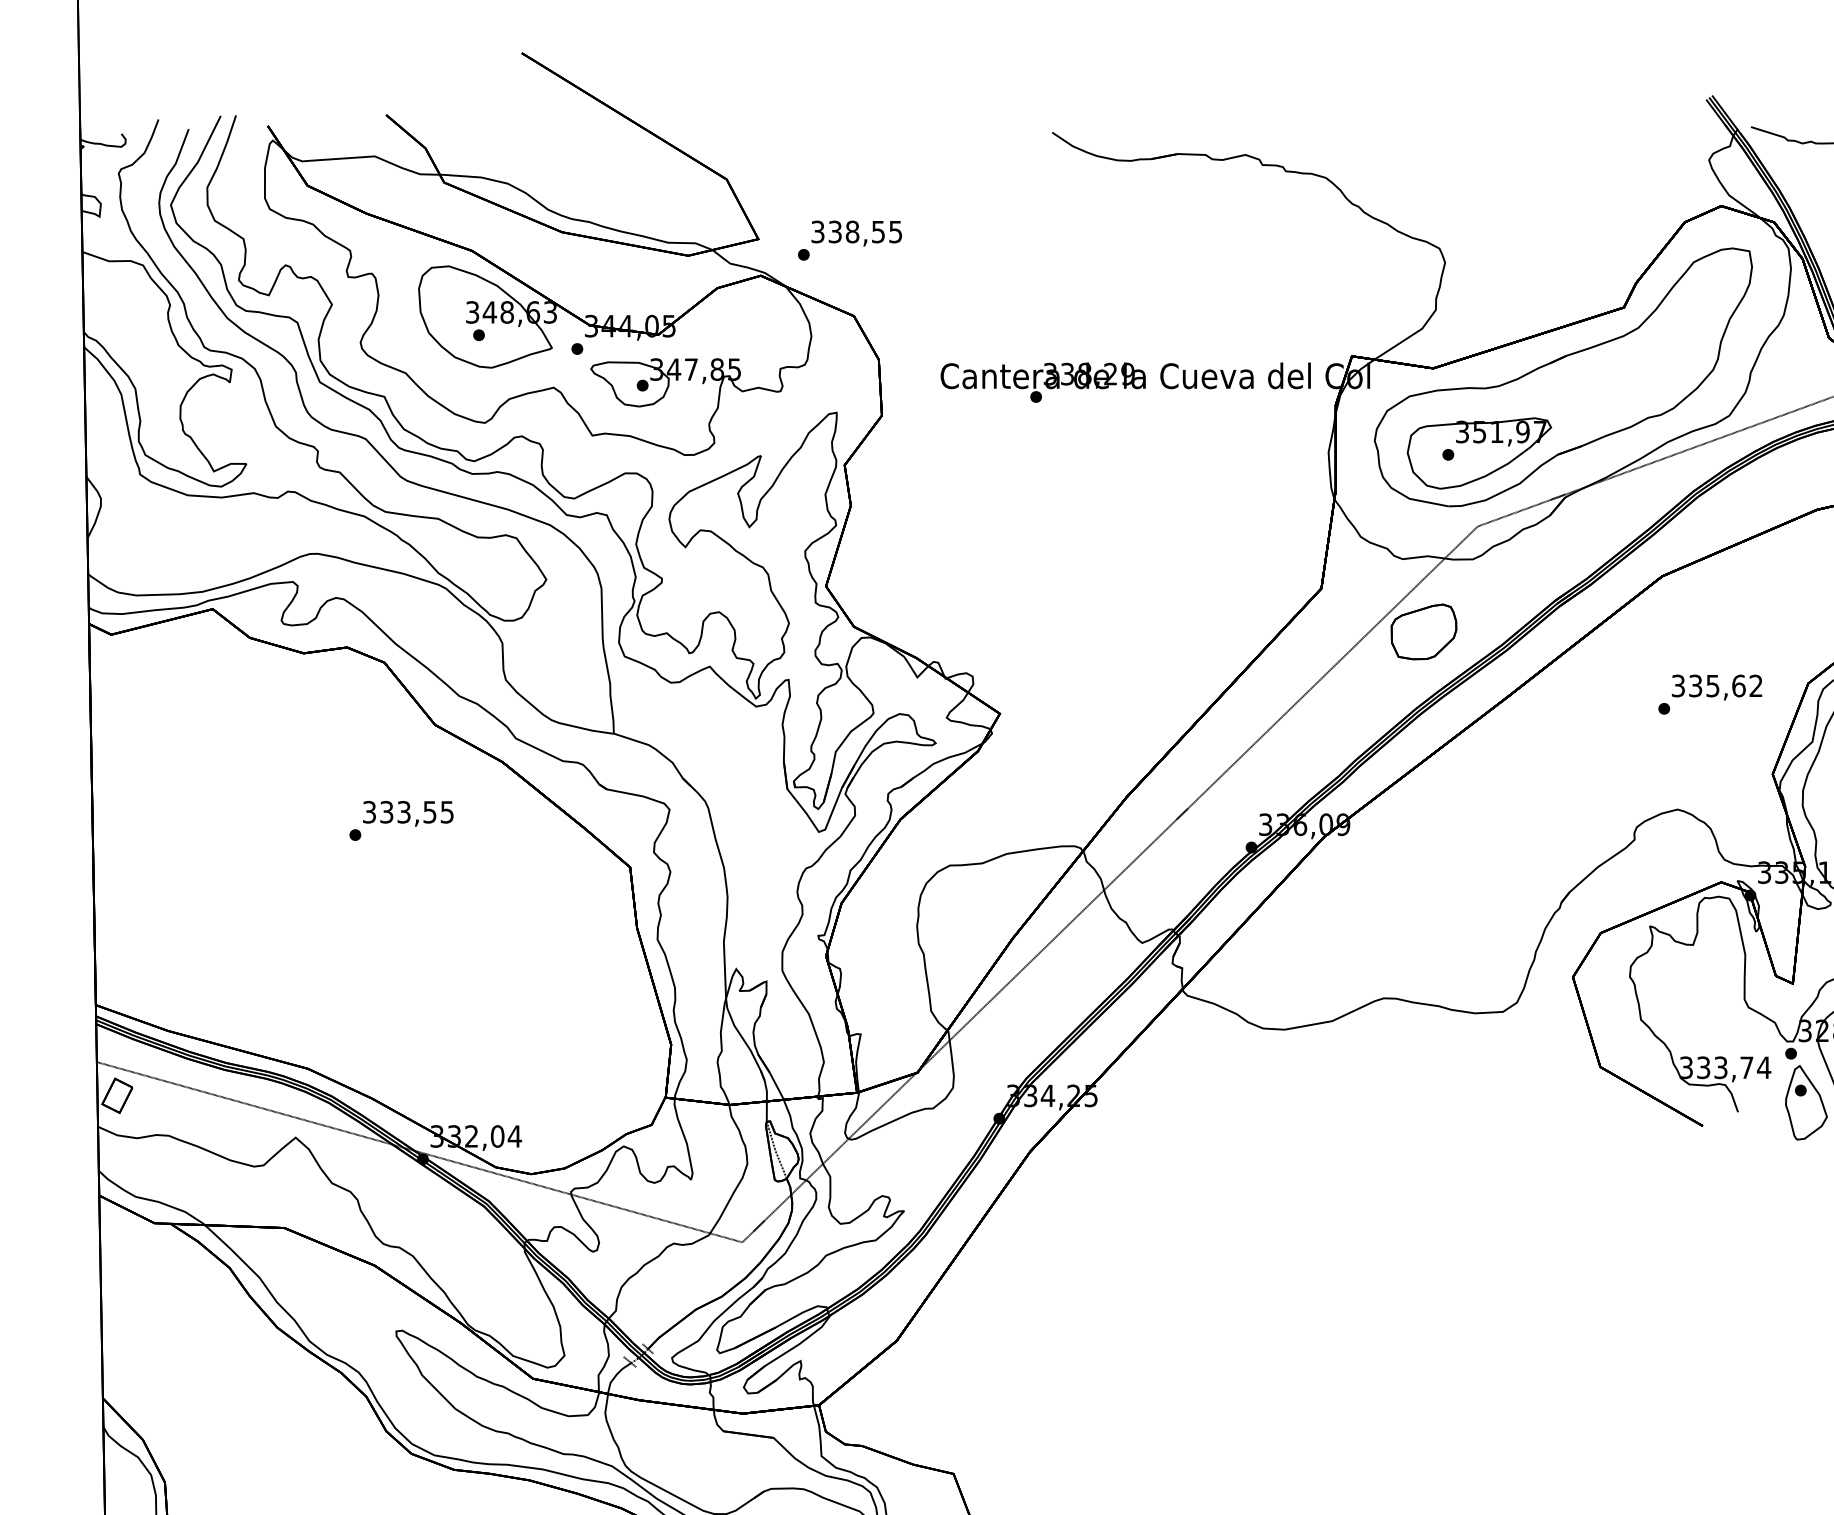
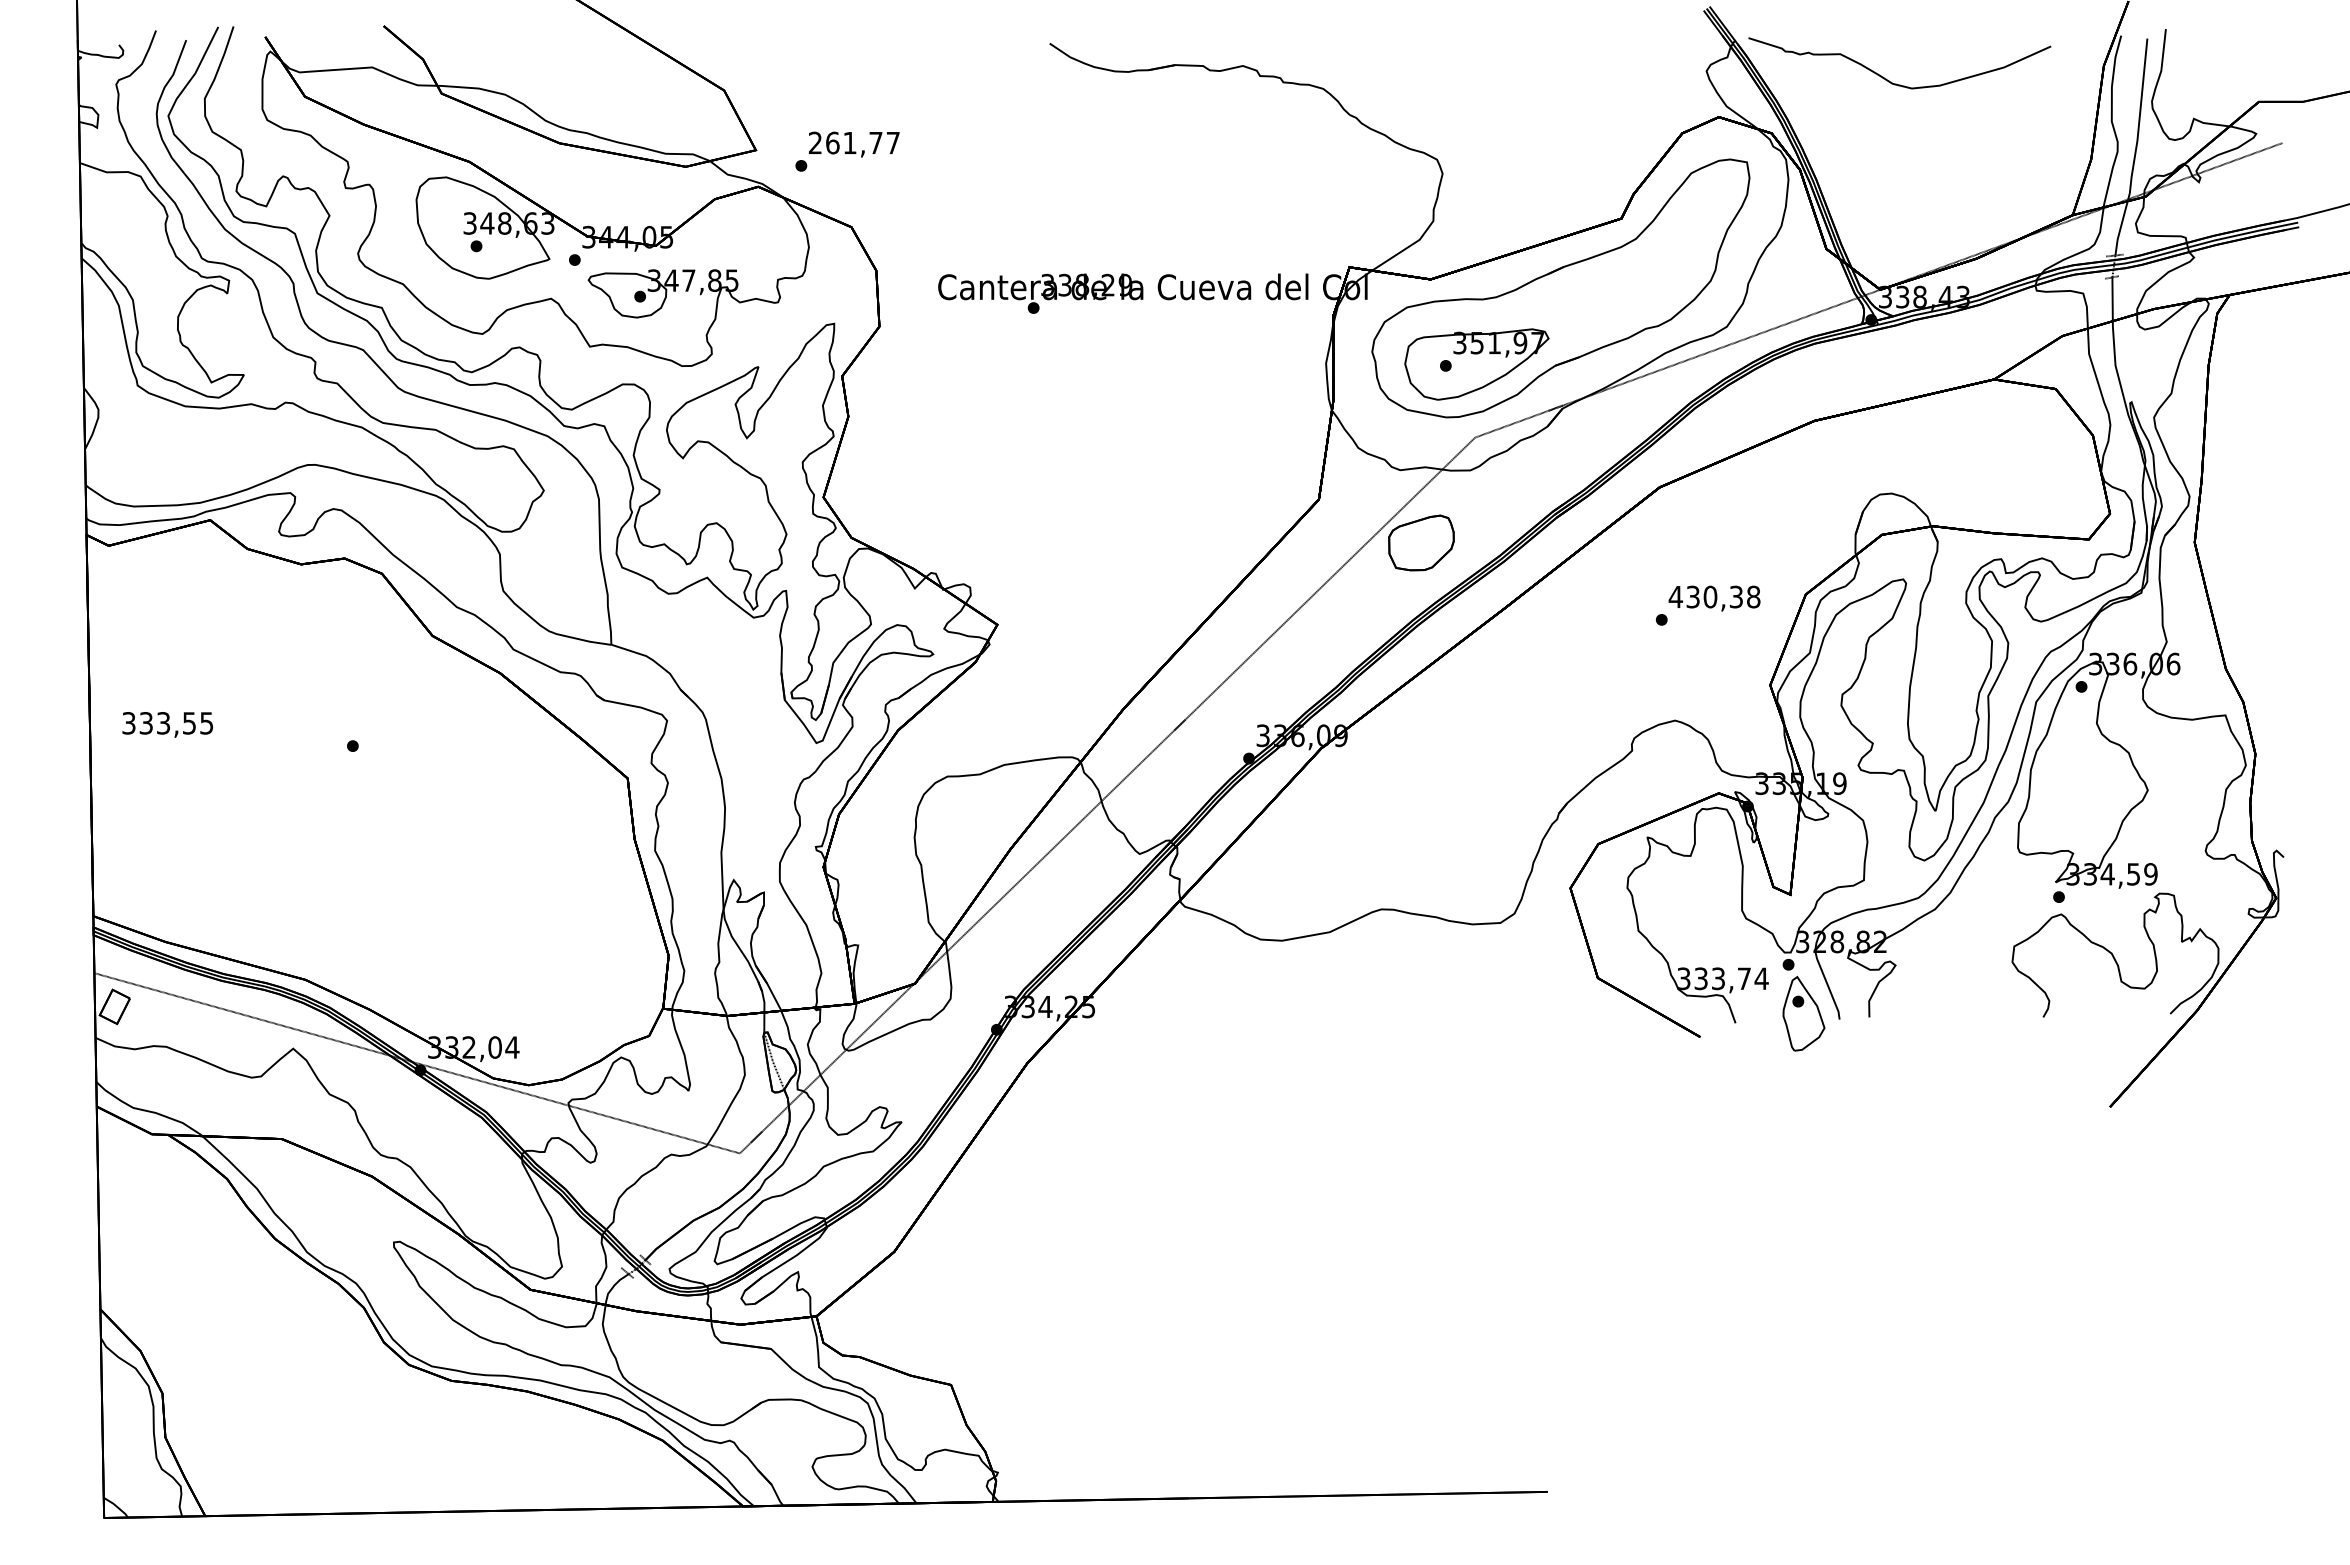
text: (856, 231) -> (853, 142), 338,55 -> 261,77
text: (1717, 685) -> (1714, 596), 335,62 -> 430,38
text: (408, 813) -> (167, 724), moved

